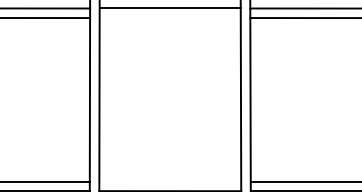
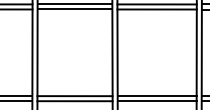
line: (169, 18) -> (74, 9), added
line: (169, 182) -> (74, 96), added

